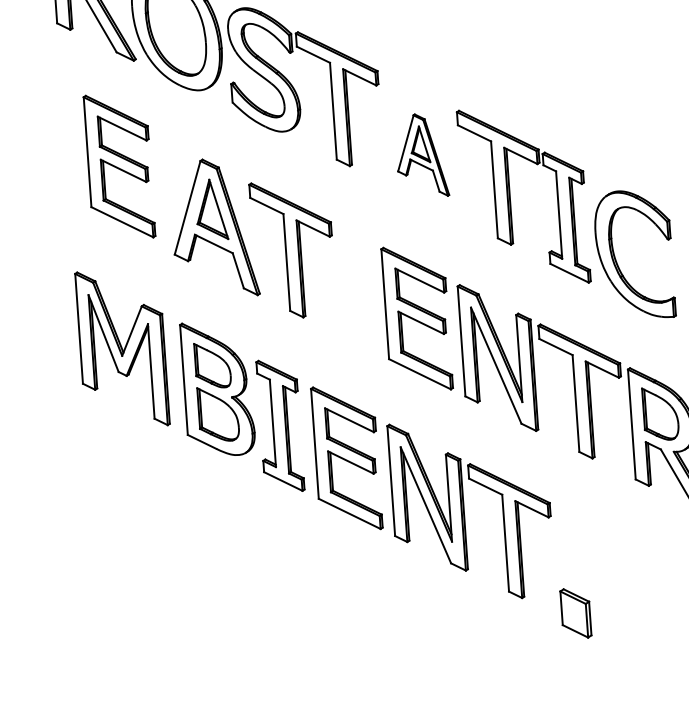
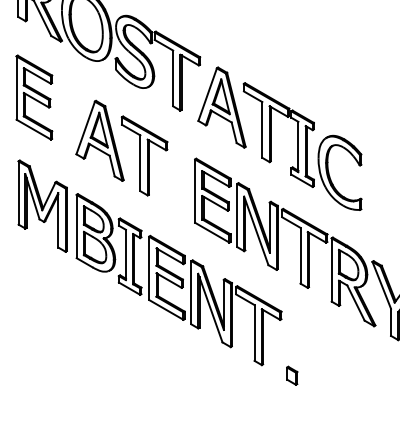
part: (420, 155) -> (221, 107), size x1.67
part: (119, 166) -> (34, 97), moved
part: (576, 612) -> (292, 375), size x0.62

